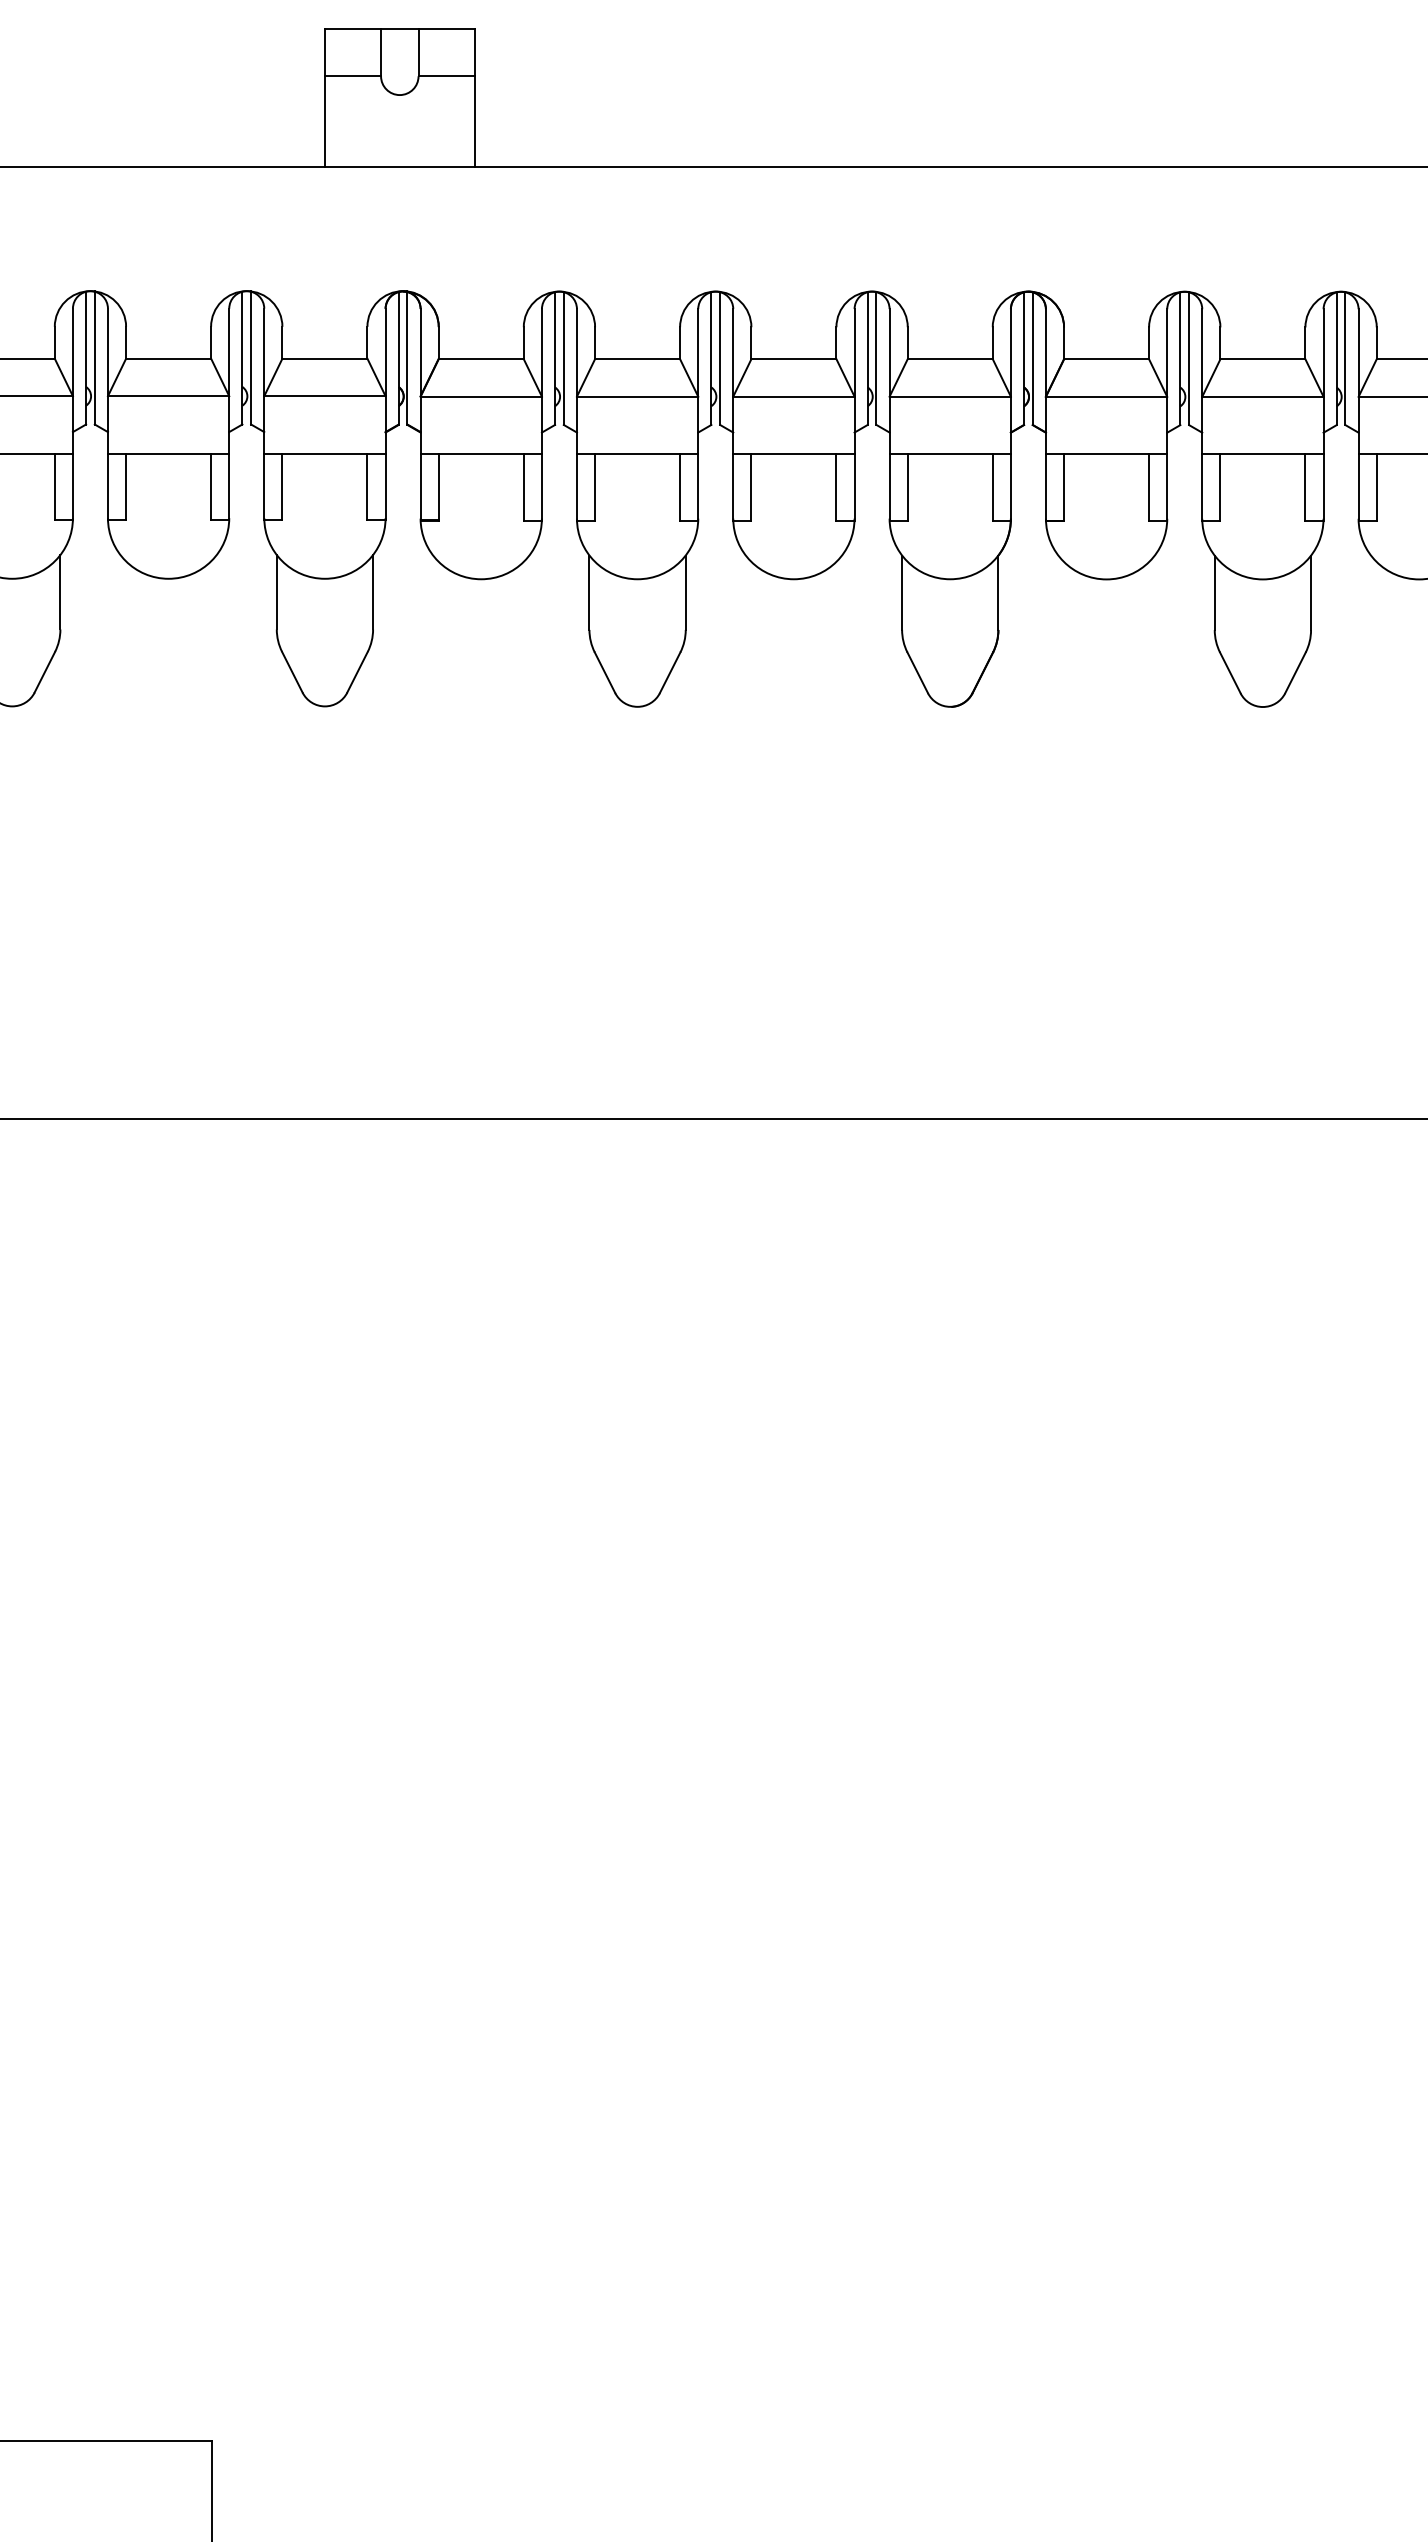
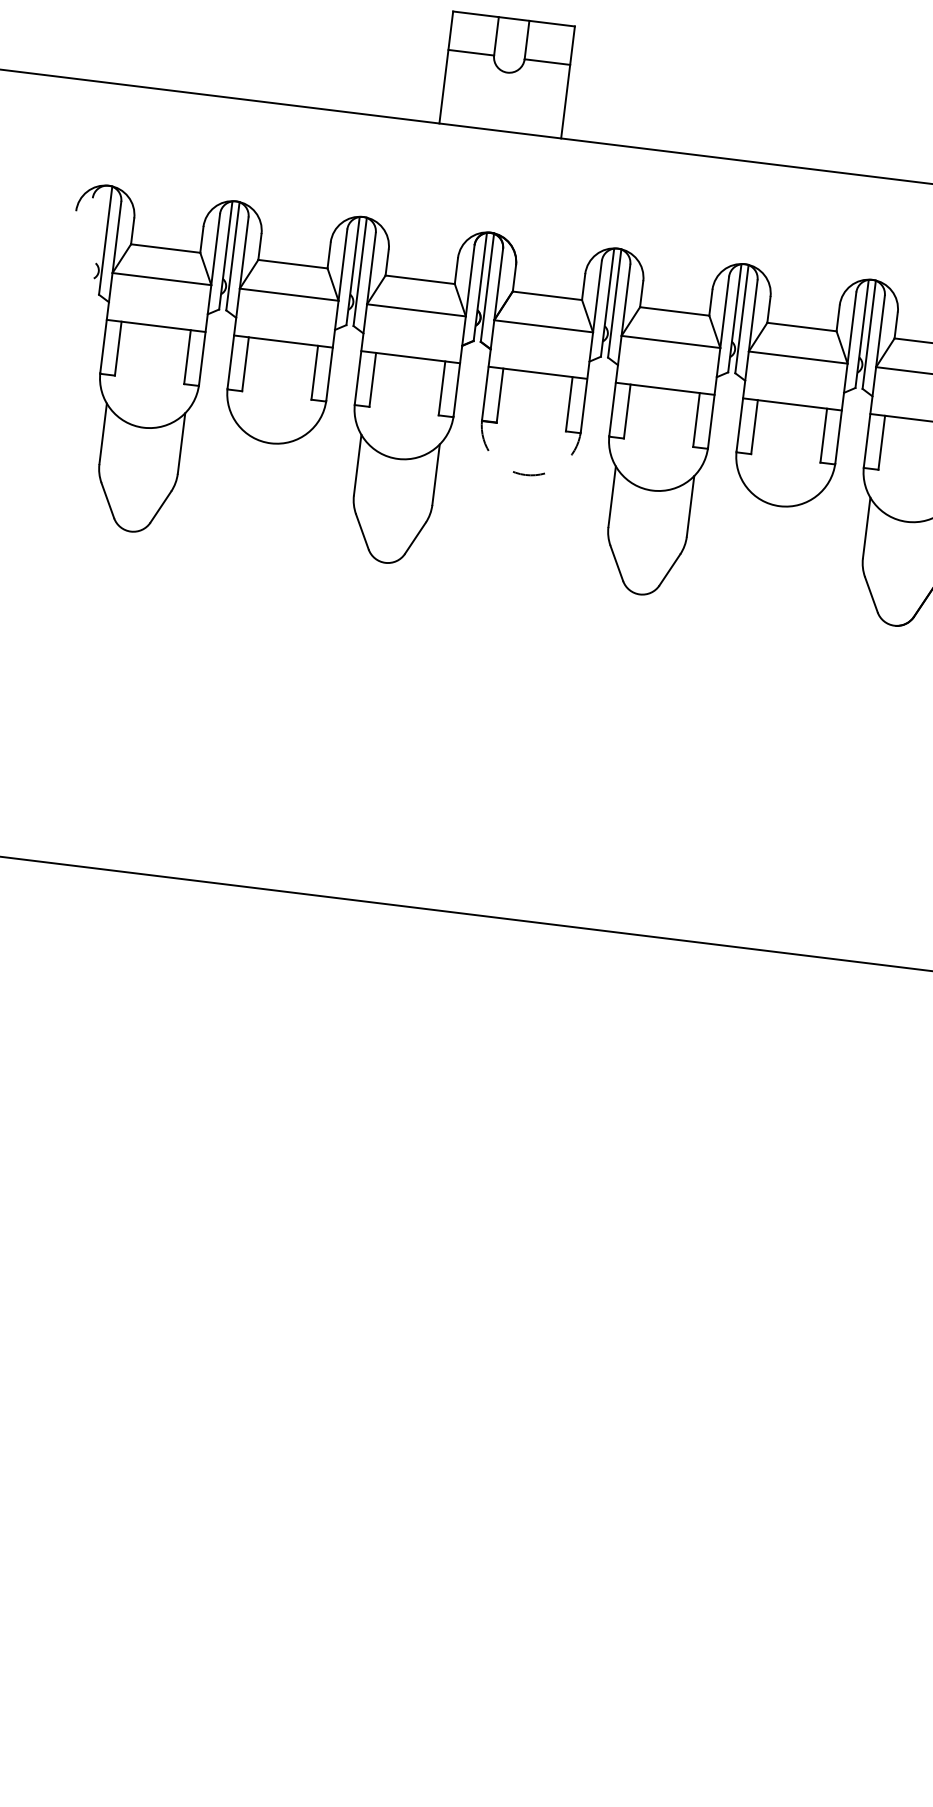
arc: (481, 579) -> (525, 475), solid -> dashed

